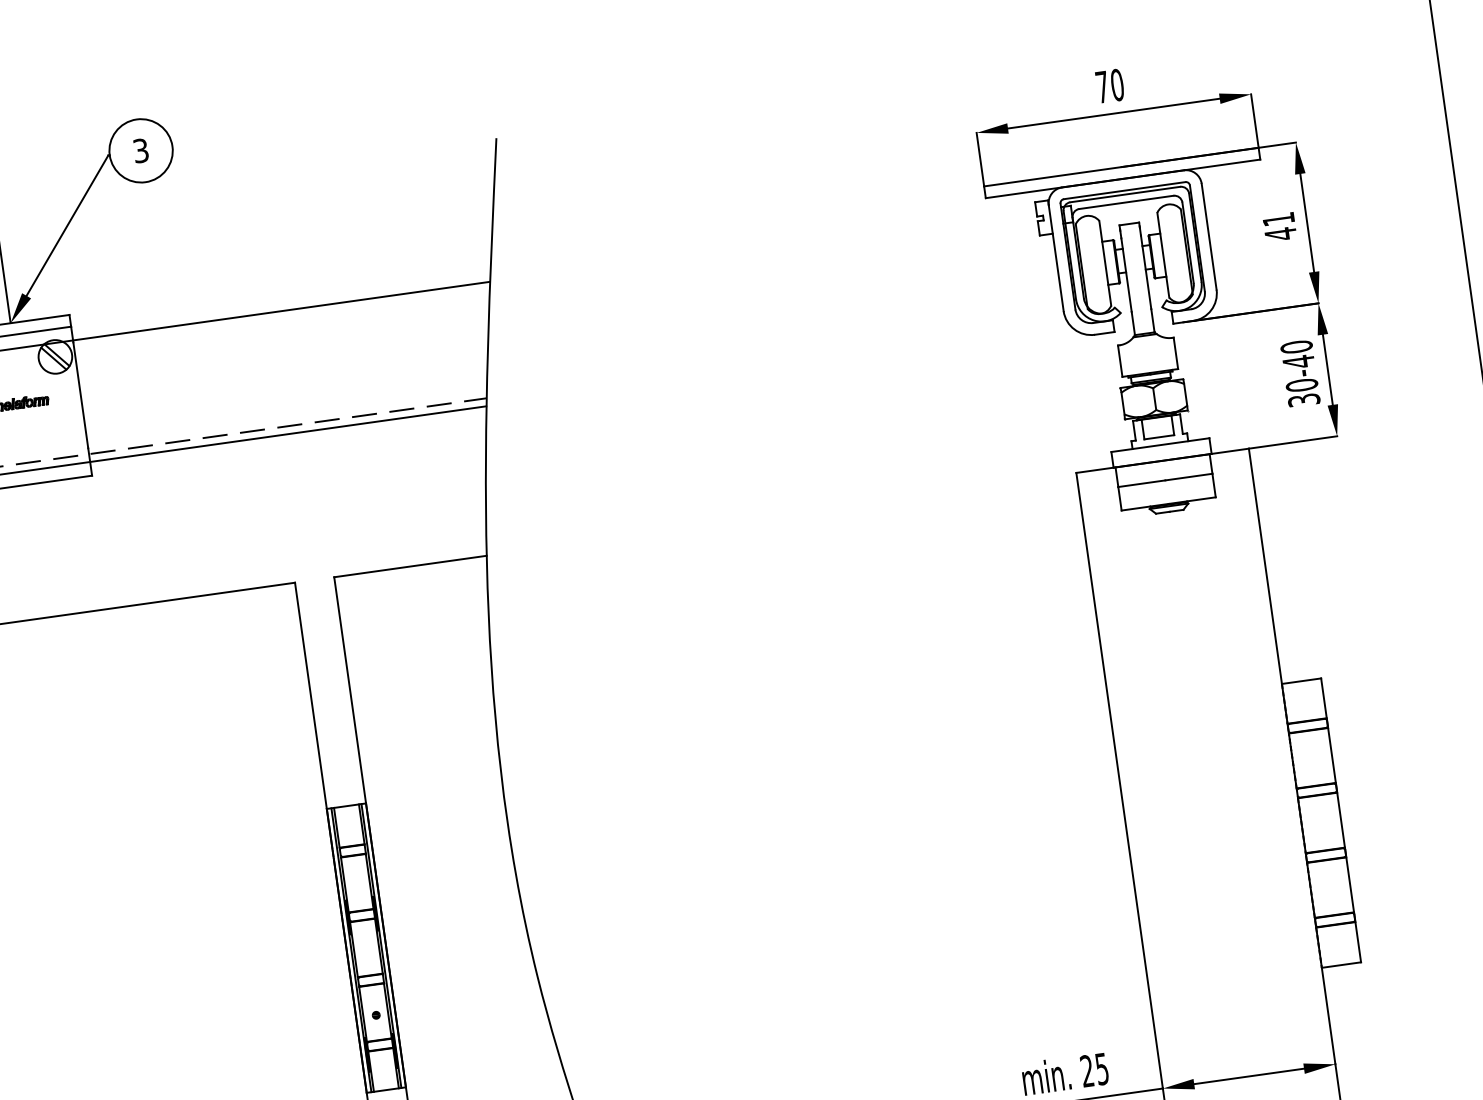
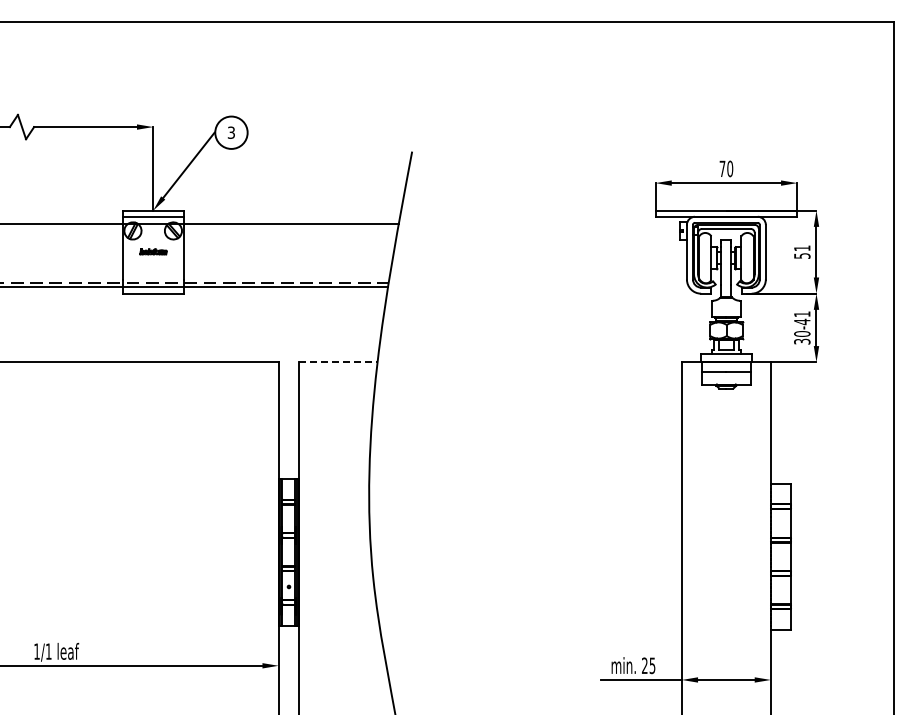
text: (1281, 233) -> (802, 255), 41 -> 51
text: (1297, 347) -> (802, 314), 30-40 -> 30-41
line: (411, 566) -> (338, 362), solid -> dashed

